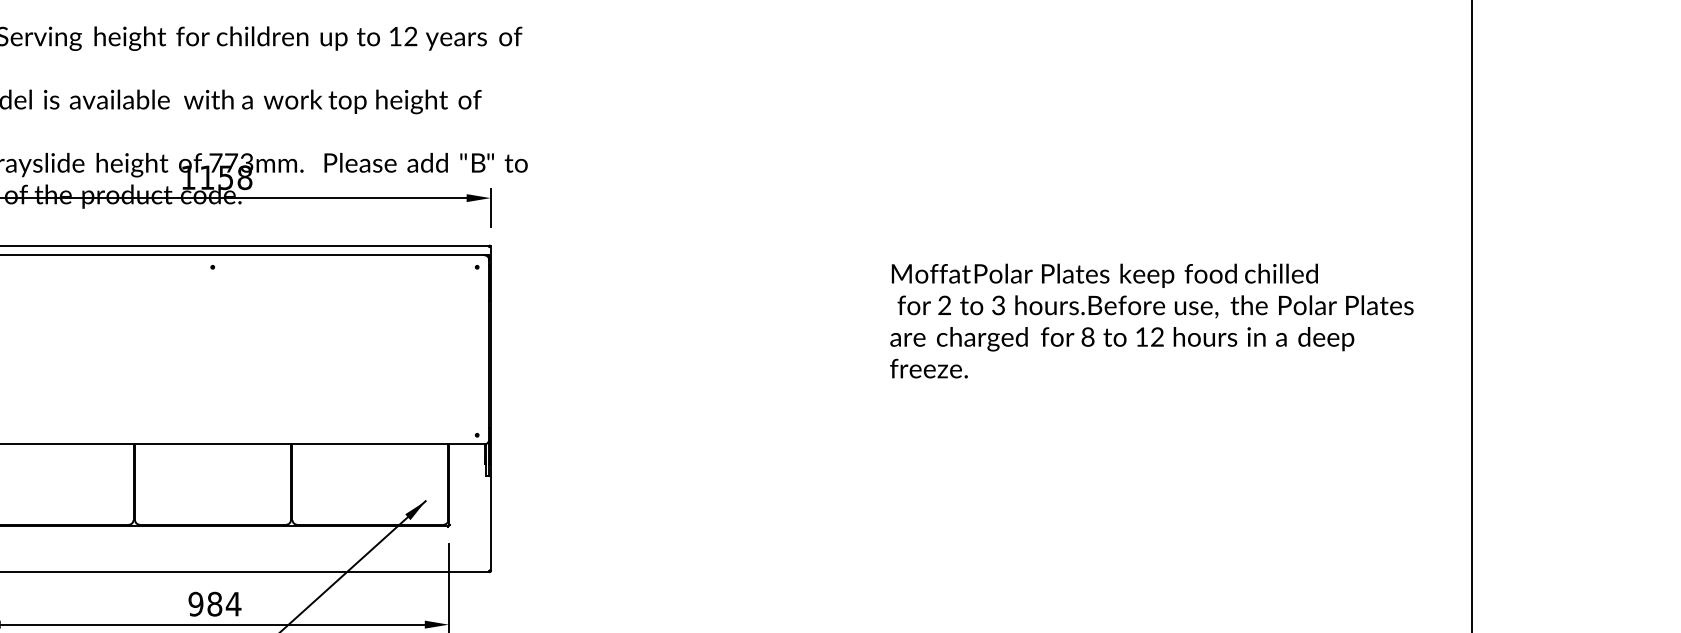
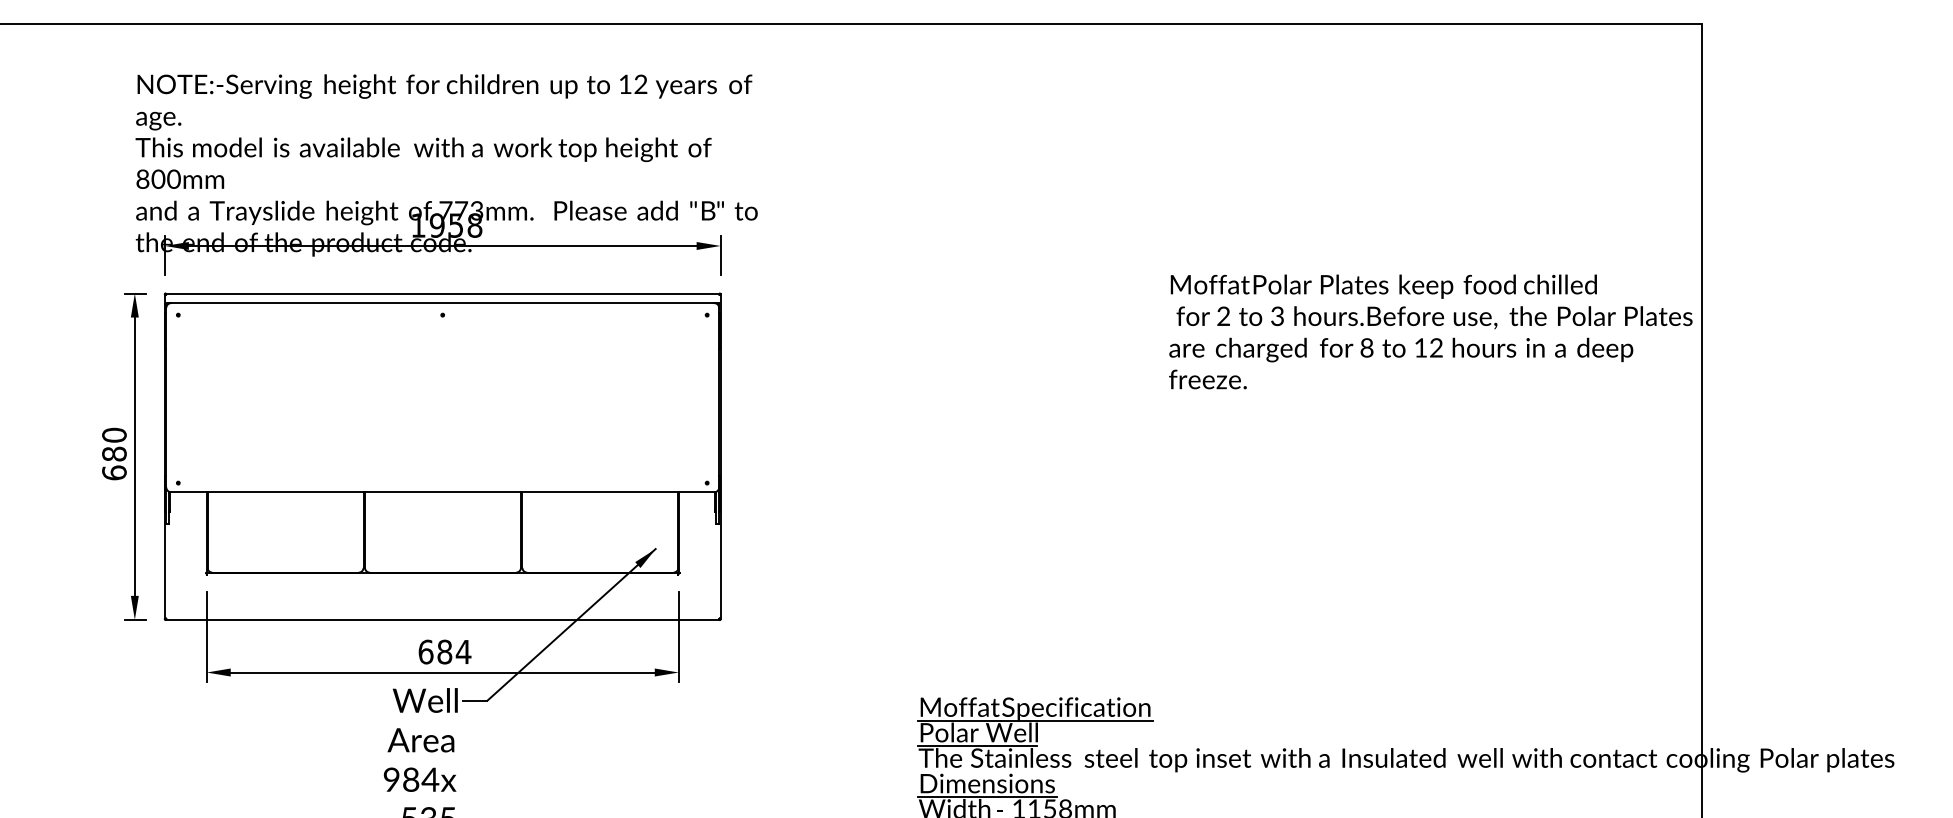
text: (206, 177) -> (436, 225), 1158 -> 1958
text: (1151, 320) -> (1430, 331), moved
text: (195, 603) -> (425, 651), 984 -> 684

